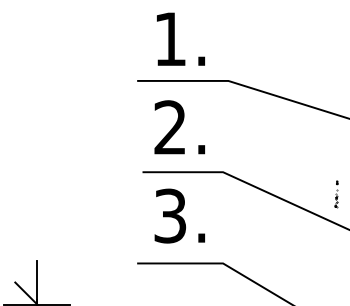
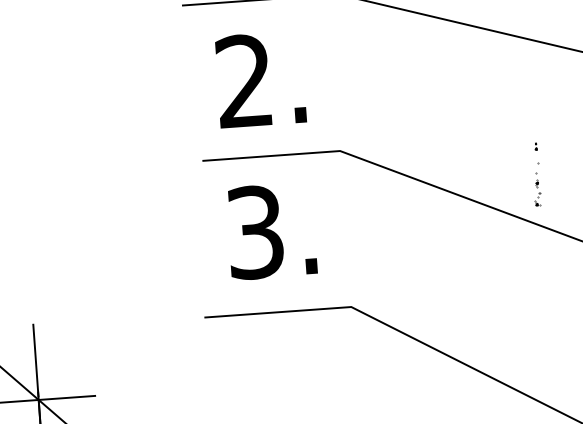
part: (336, 194) -> (536, 175), size x1.43

